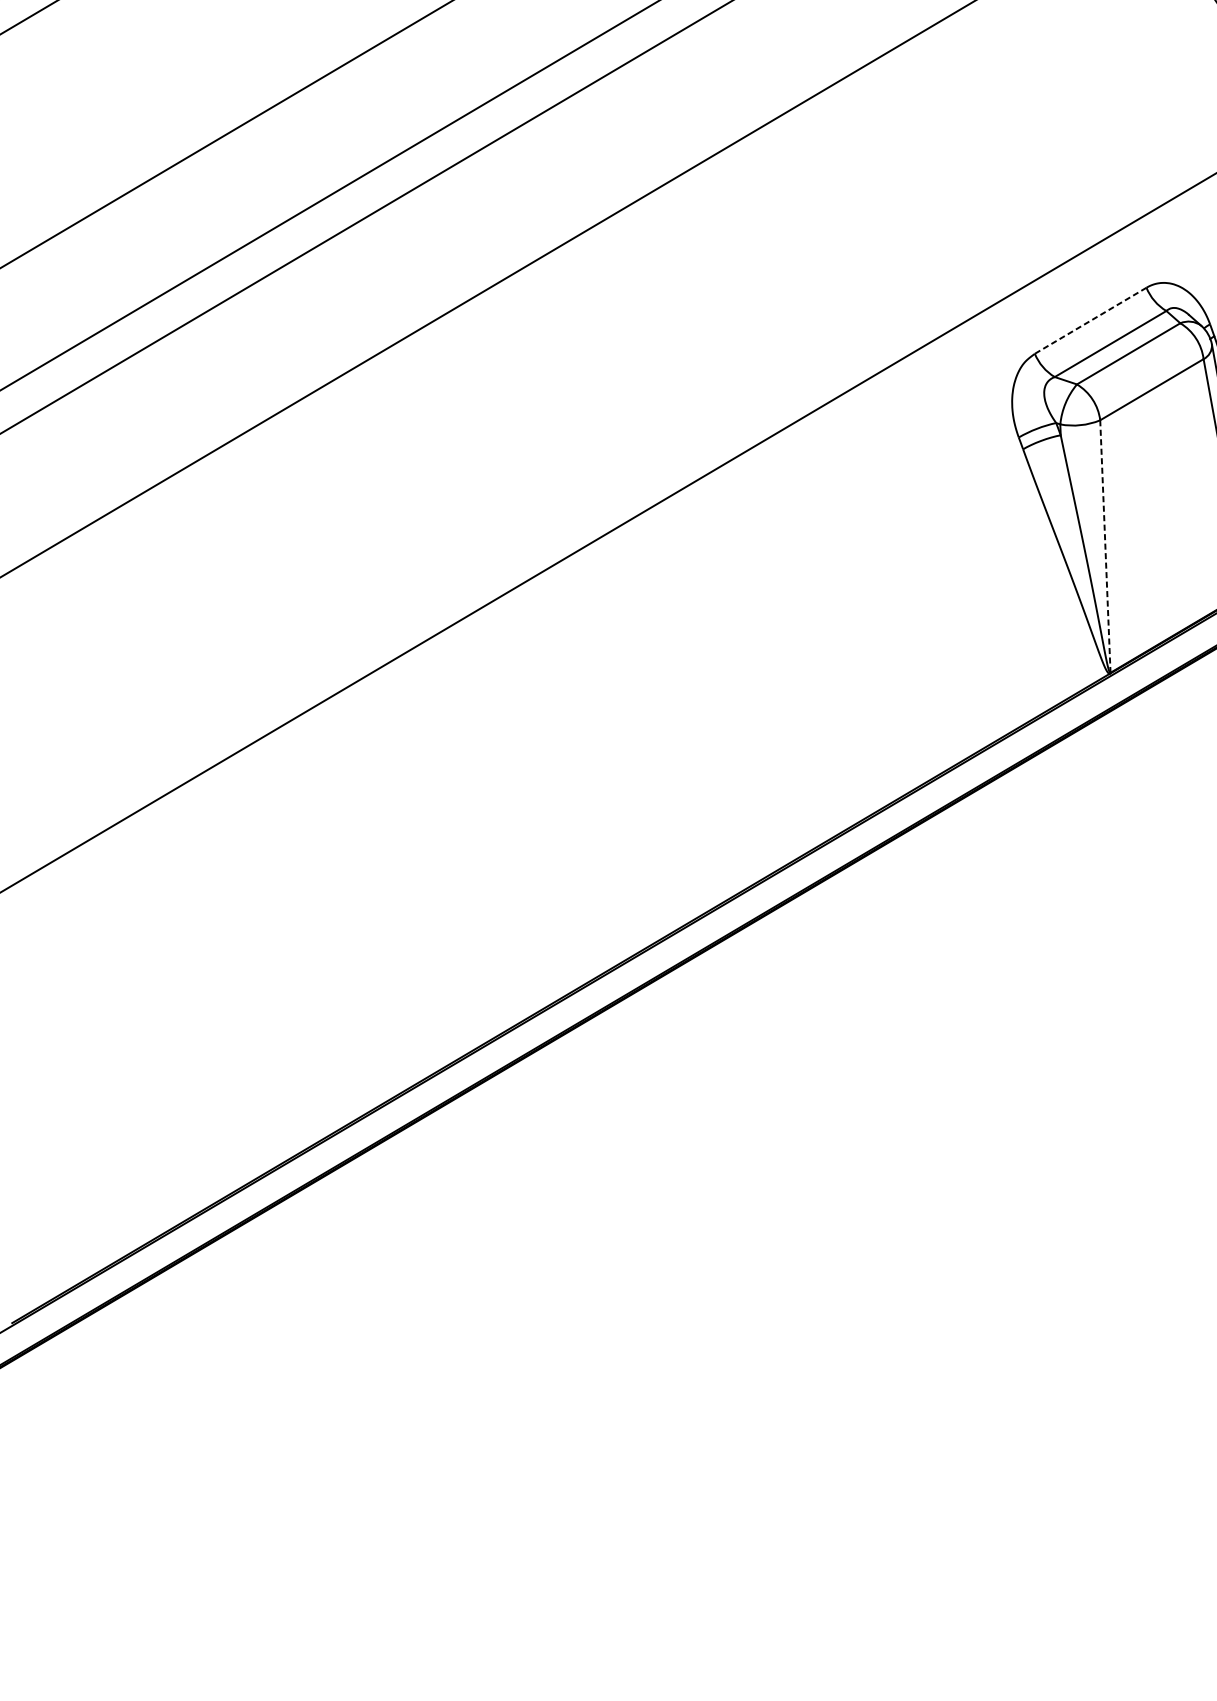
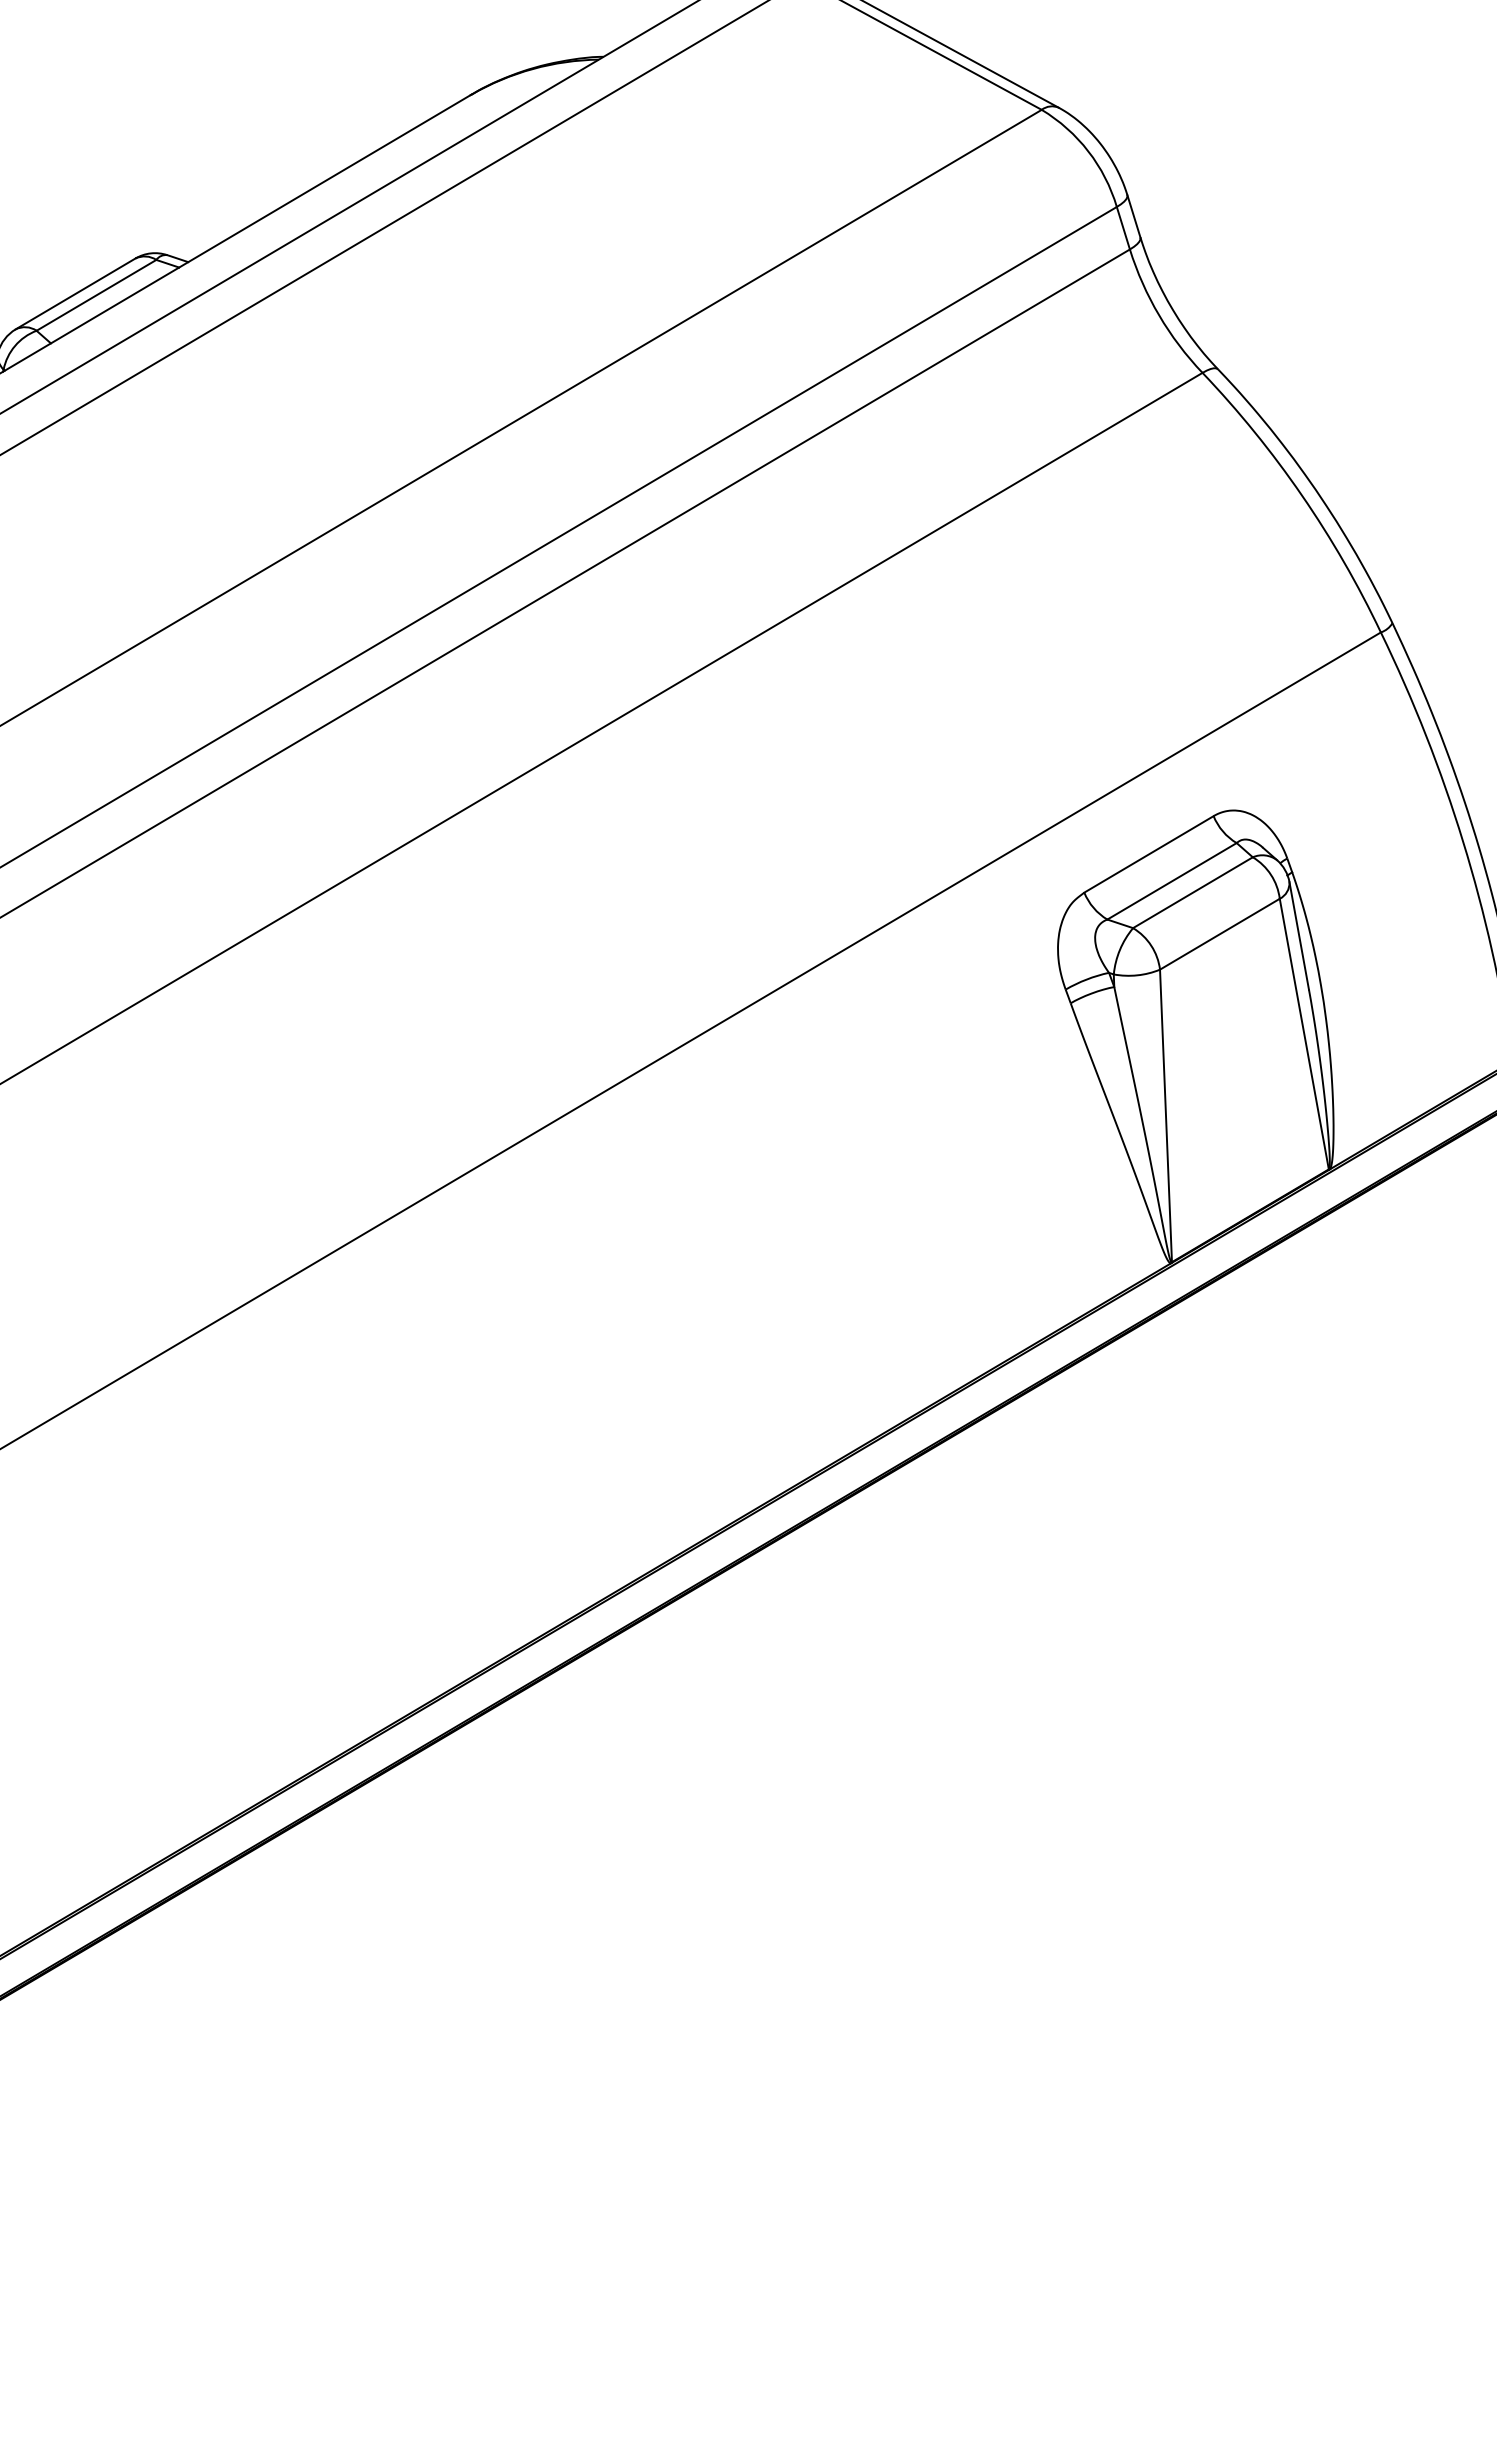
line: (1090, 320) -> (1148, 854), dashed -> solid
line: (1105, 547) -> (1166, 1116), dashed -> solid

